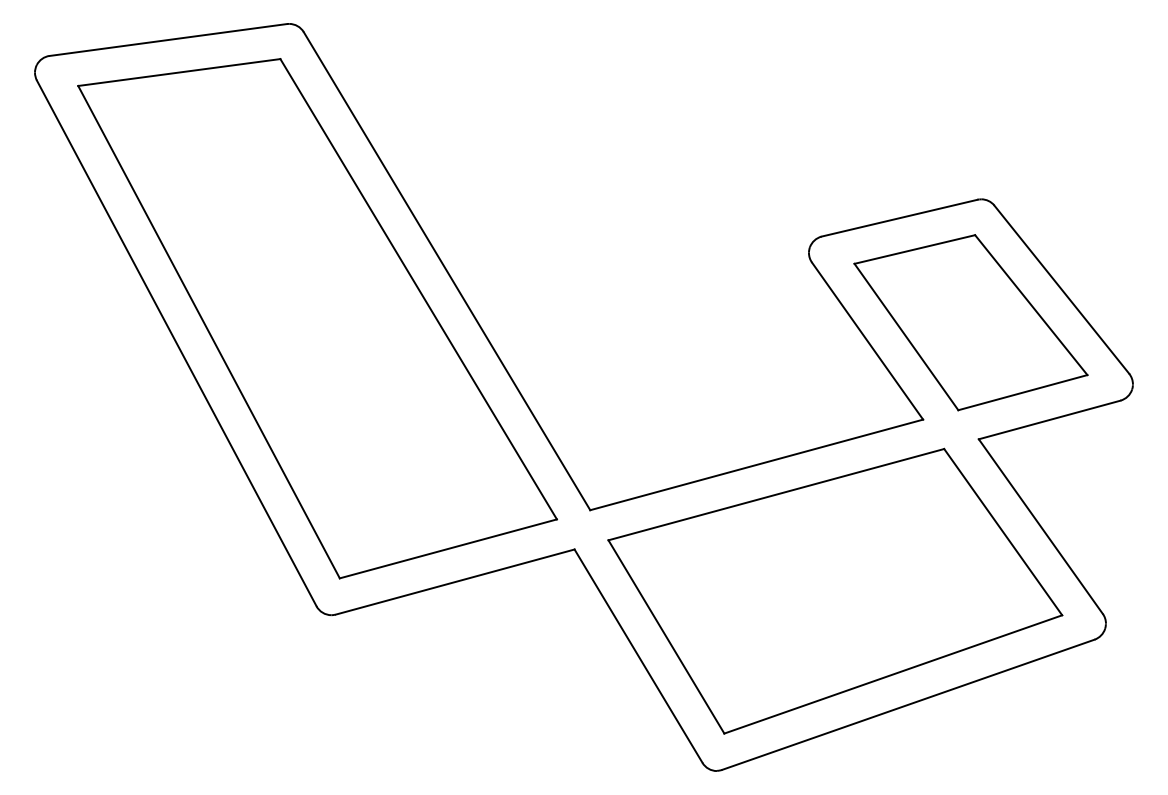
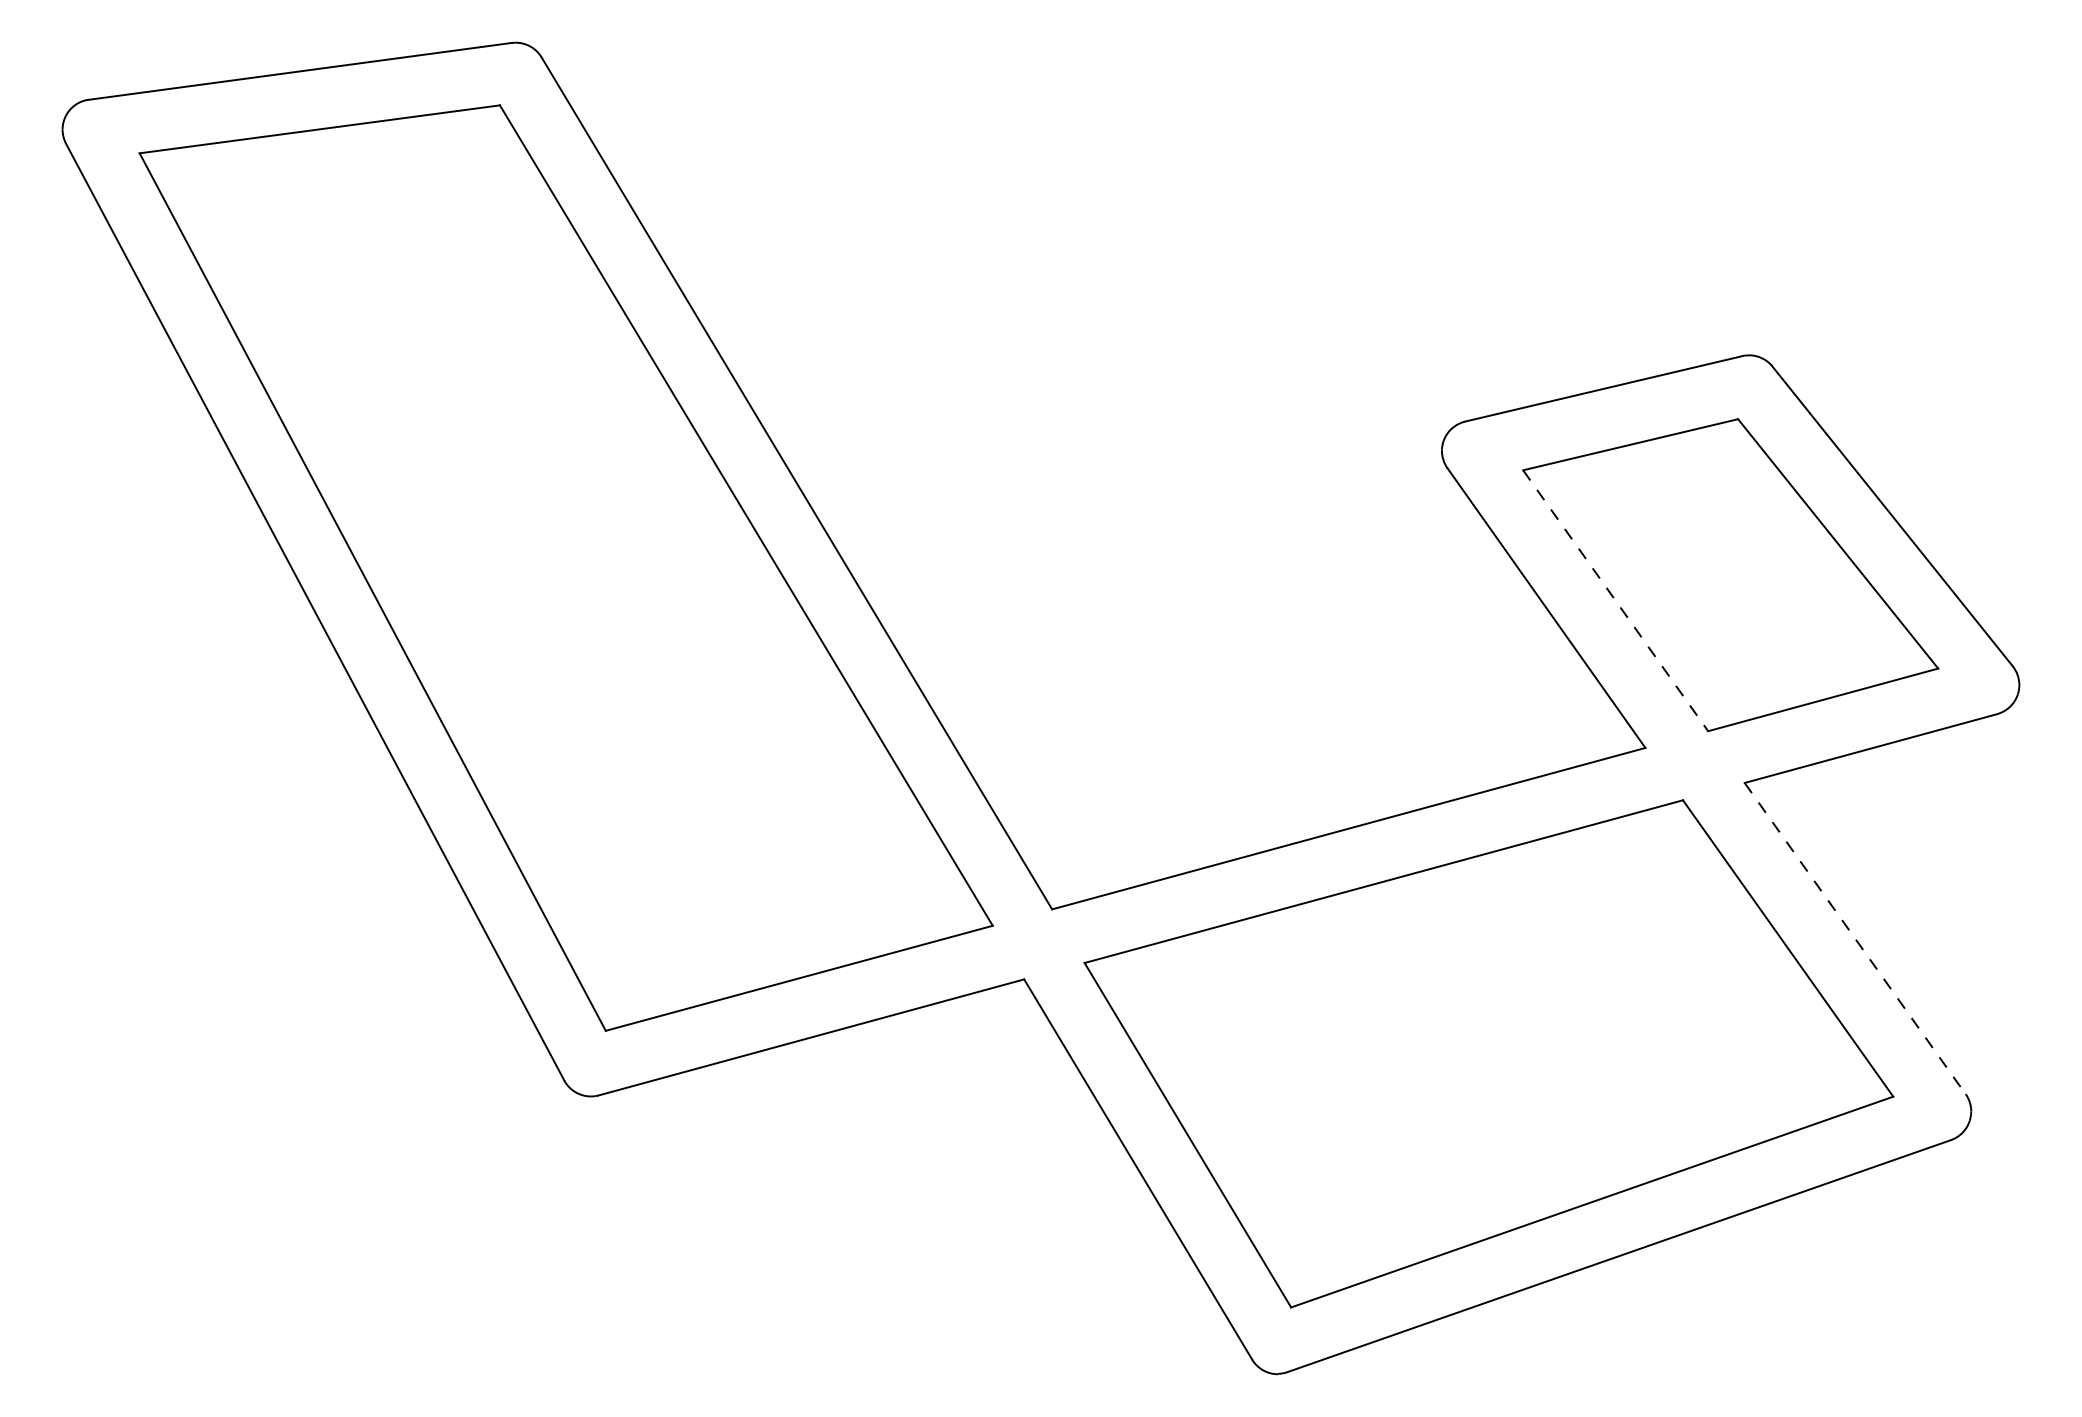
line: (906, 337) -> (1615, 601), solid -> dashed
line: (1041, 526) -> (1856, 938), solid -> dashed

